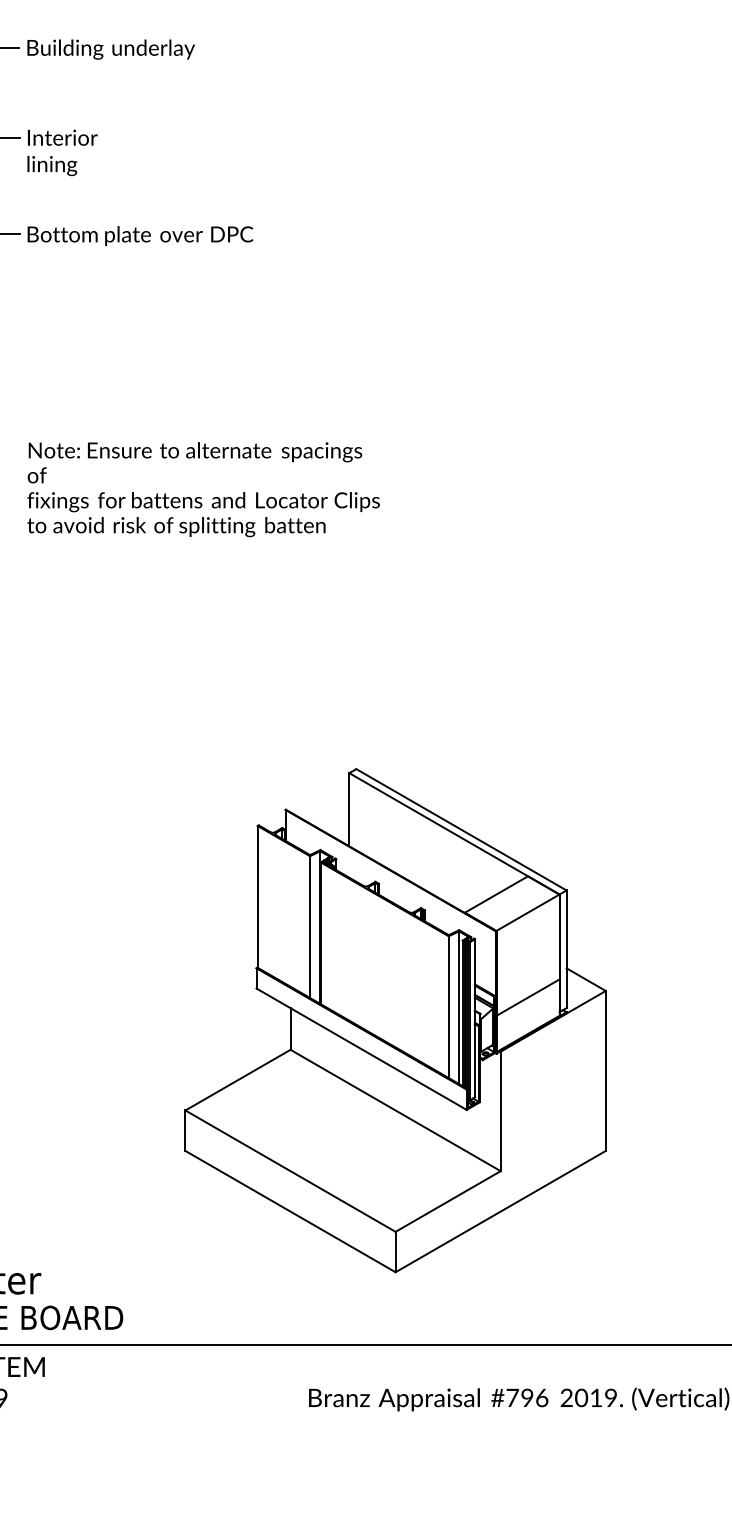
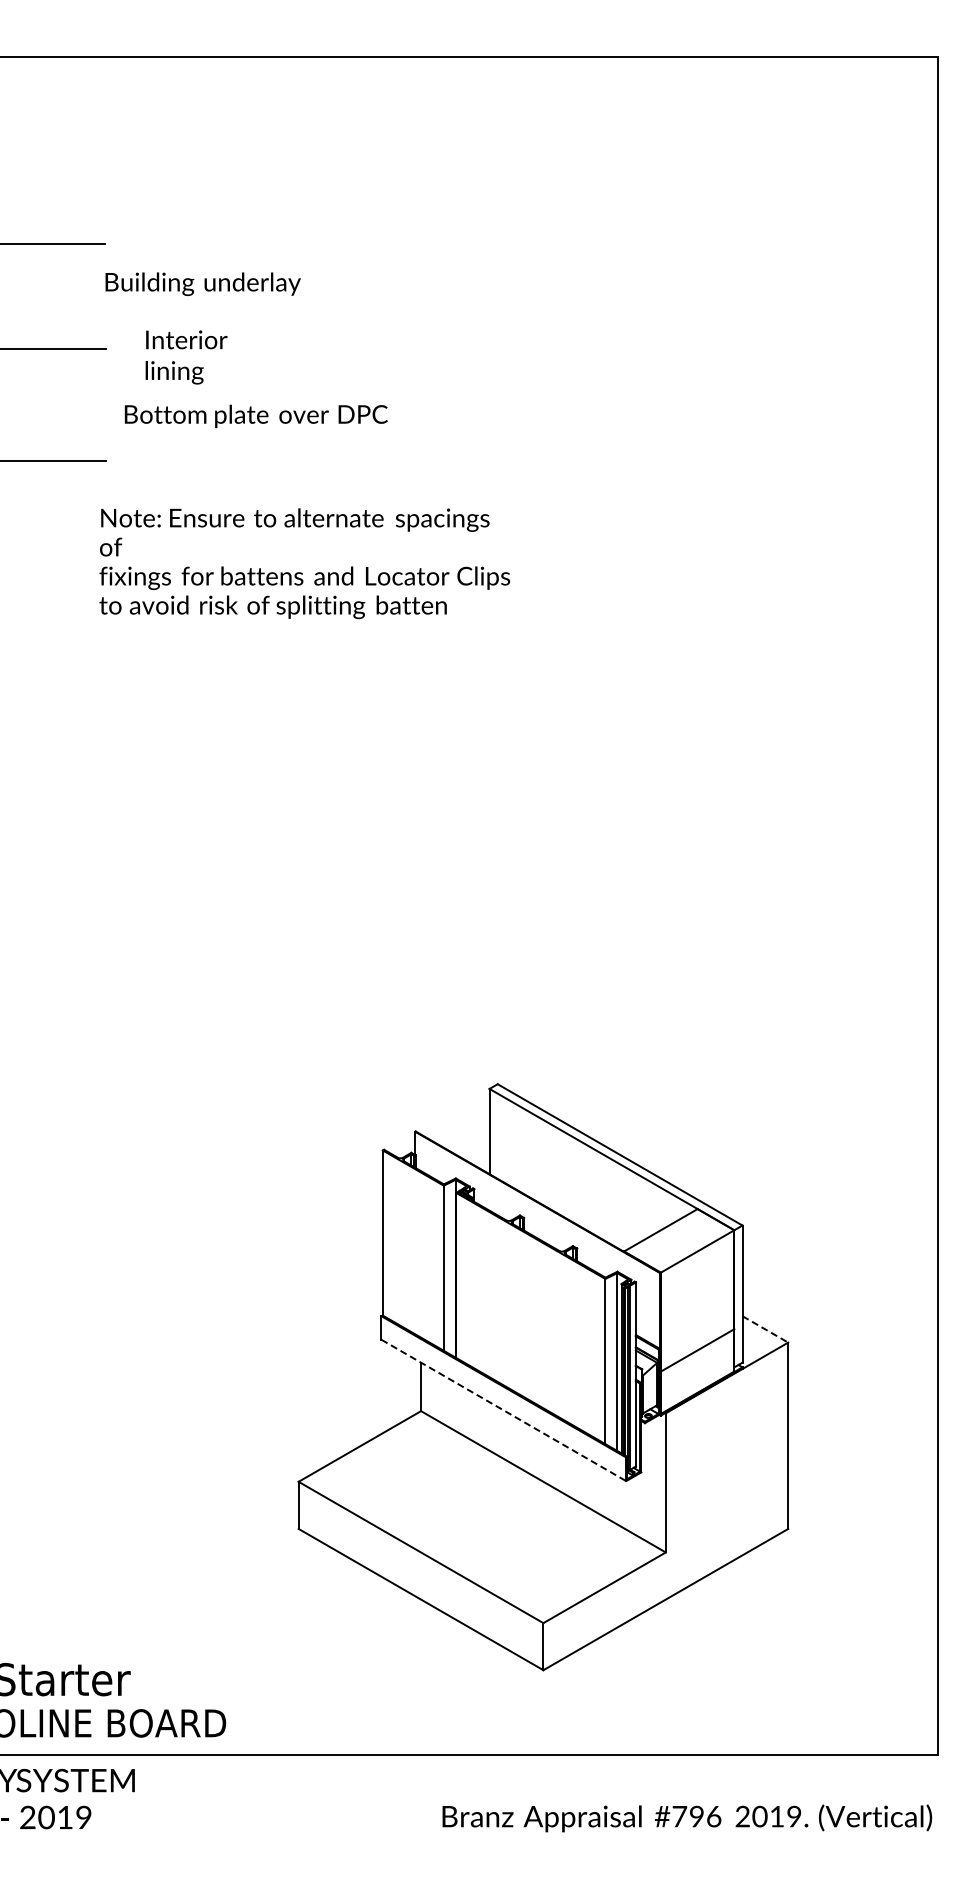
text: (110, 48) -> (202, 283), moved
text: (62, 152) -> (186, 357), moved
text: (140, 236) -> (256, 416), moved
text: (203, 489) -> (304, 563), moved
line: (586, 979) -> (765, 1329), solid -> dashed
line: (362, 1049) -> (504, 1410), solid -> dashed

